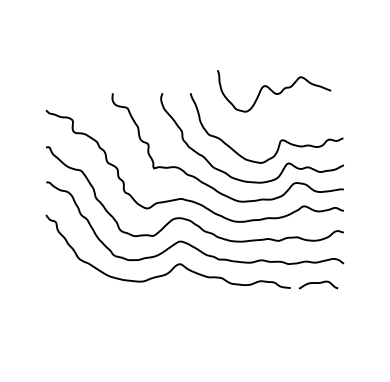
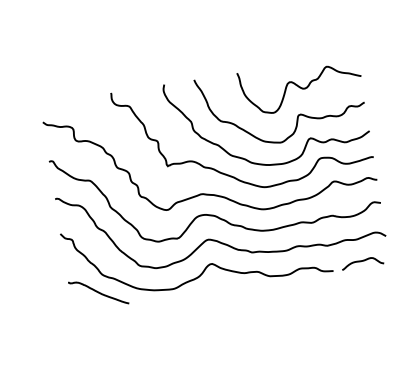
curve: (274, 91) -> (301, 86), moved
curve: (72, 274) -> (98, 292), added

